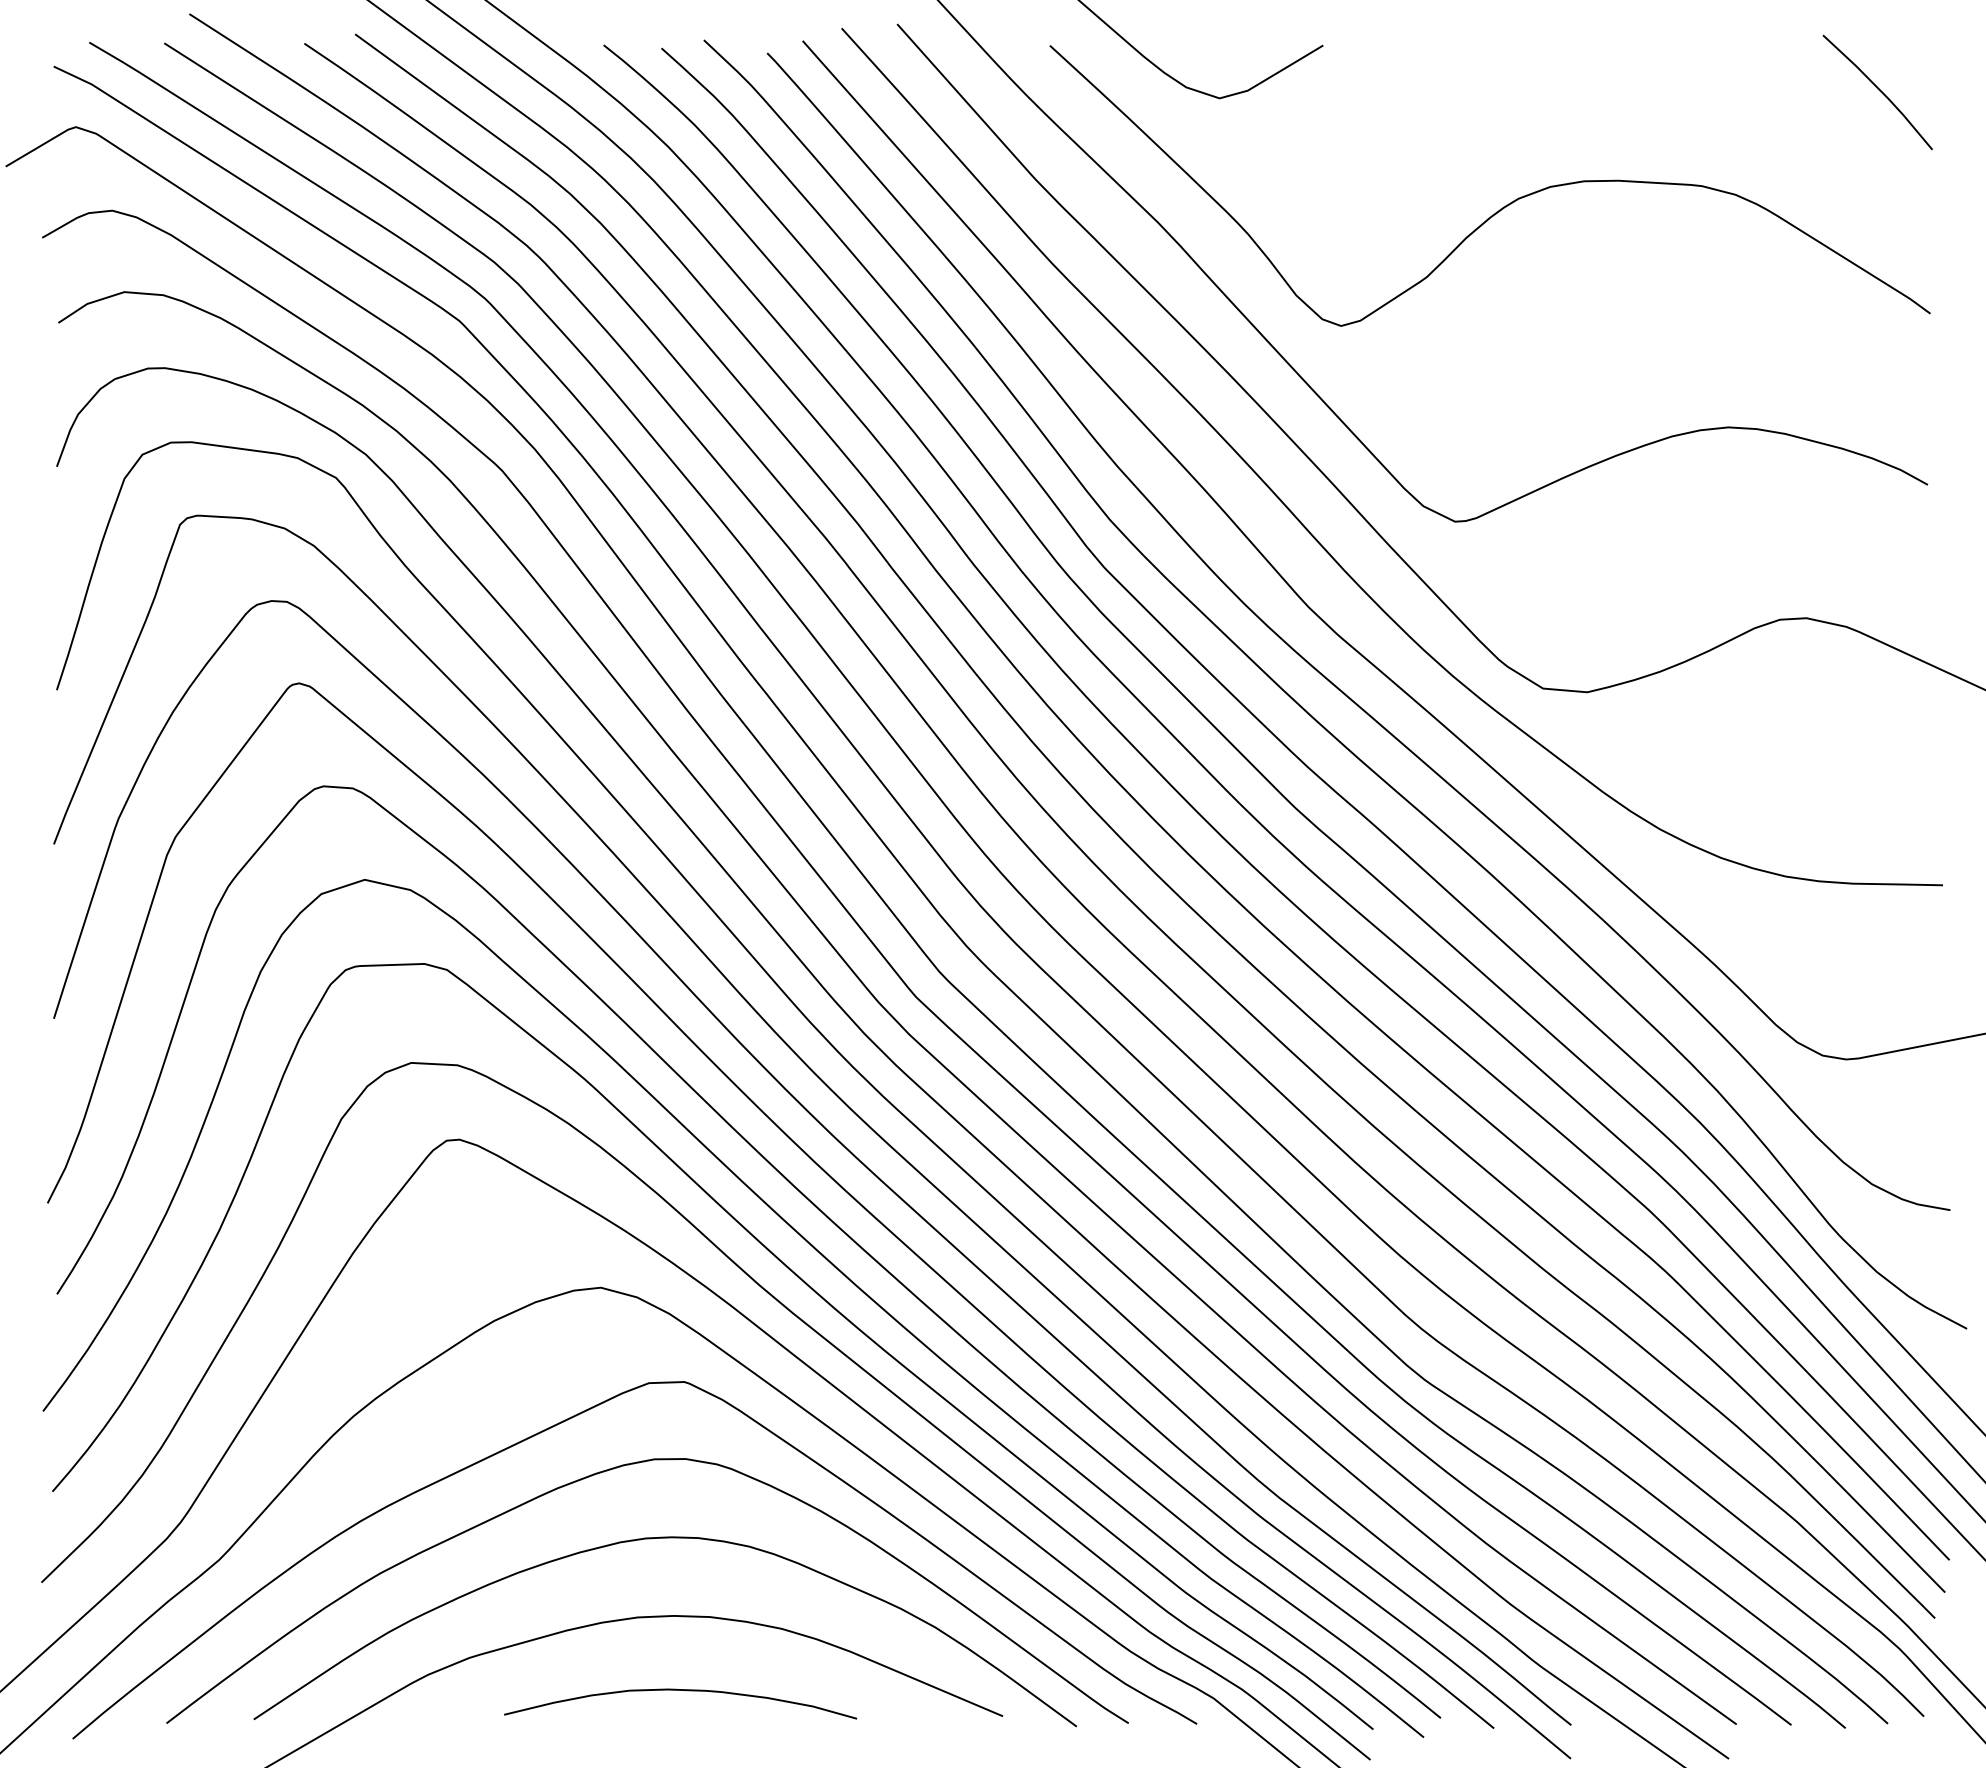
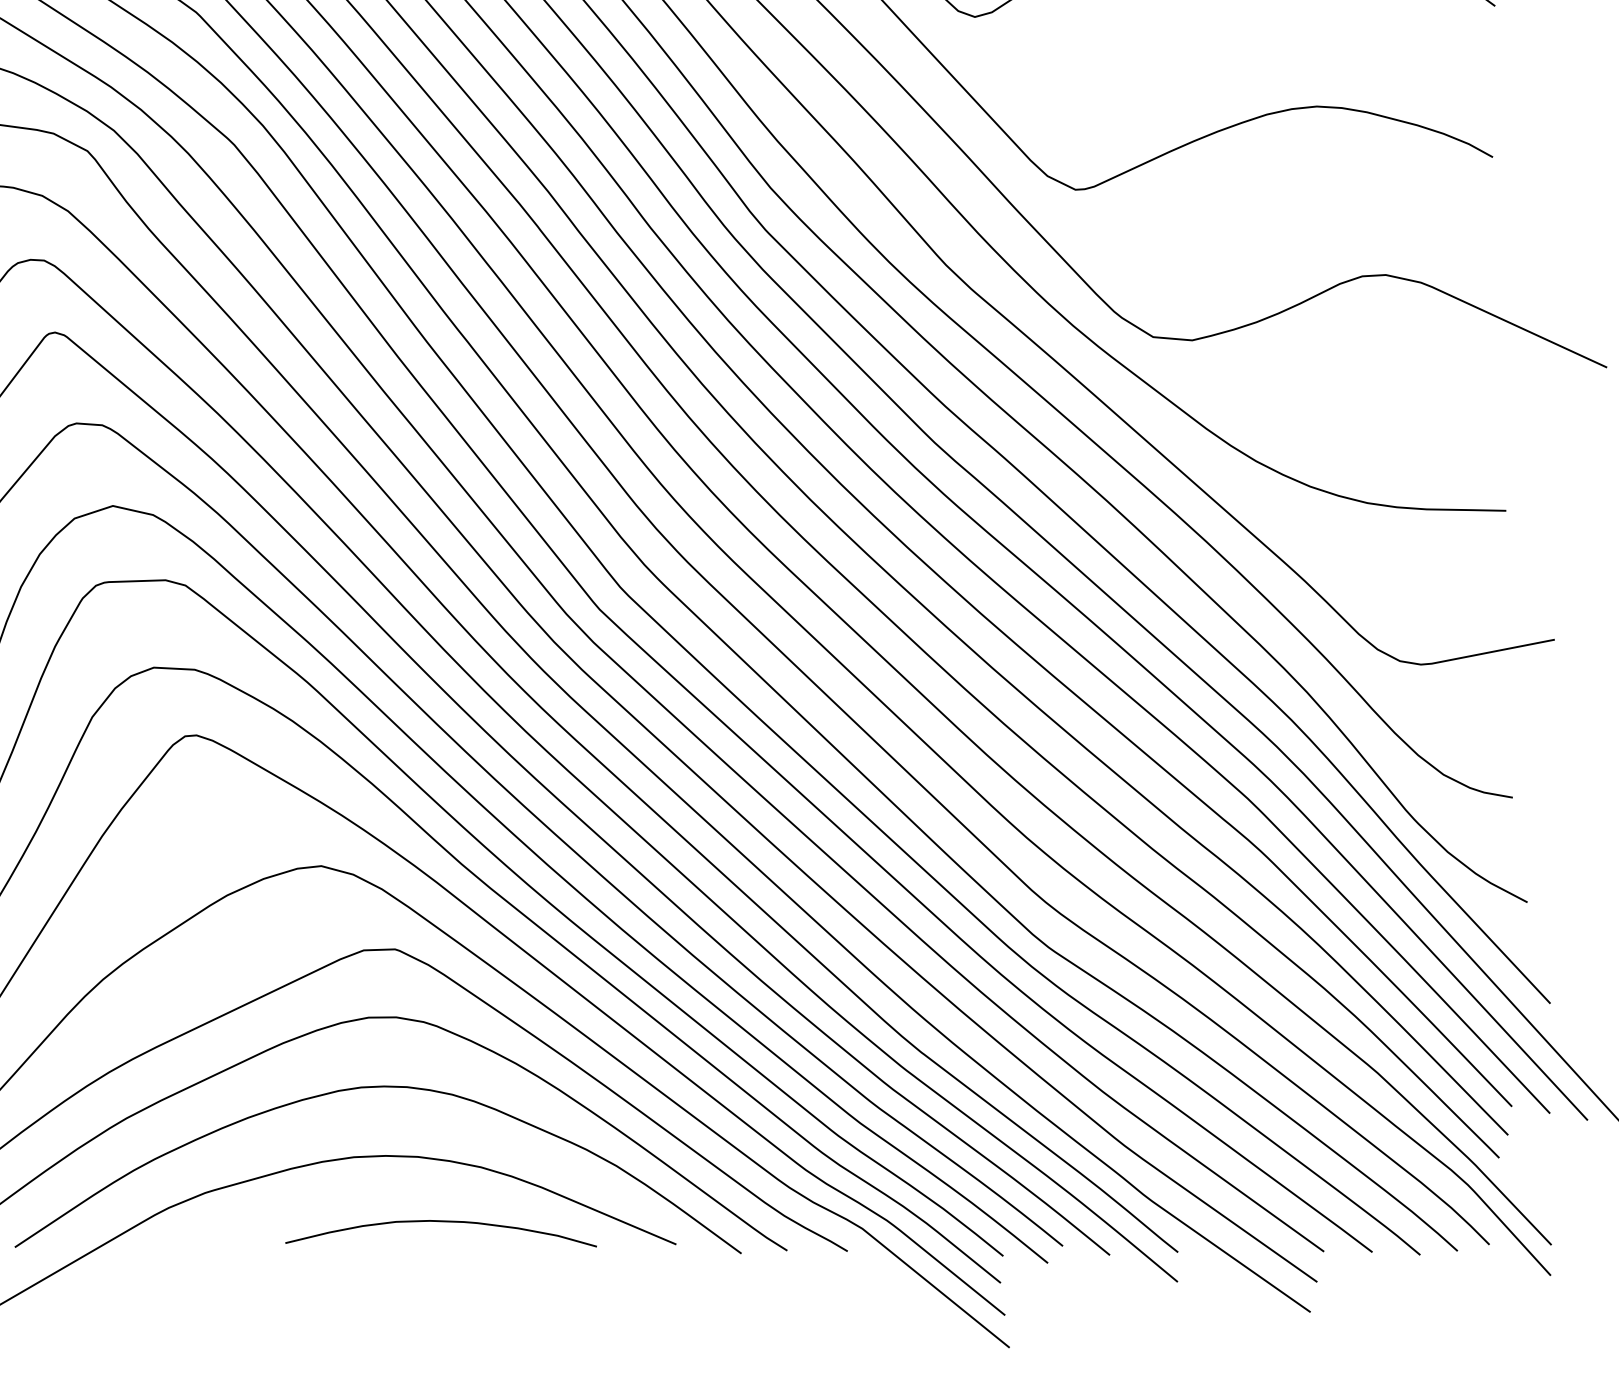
curve: (680, 1690) -> (441, 1221), moved

